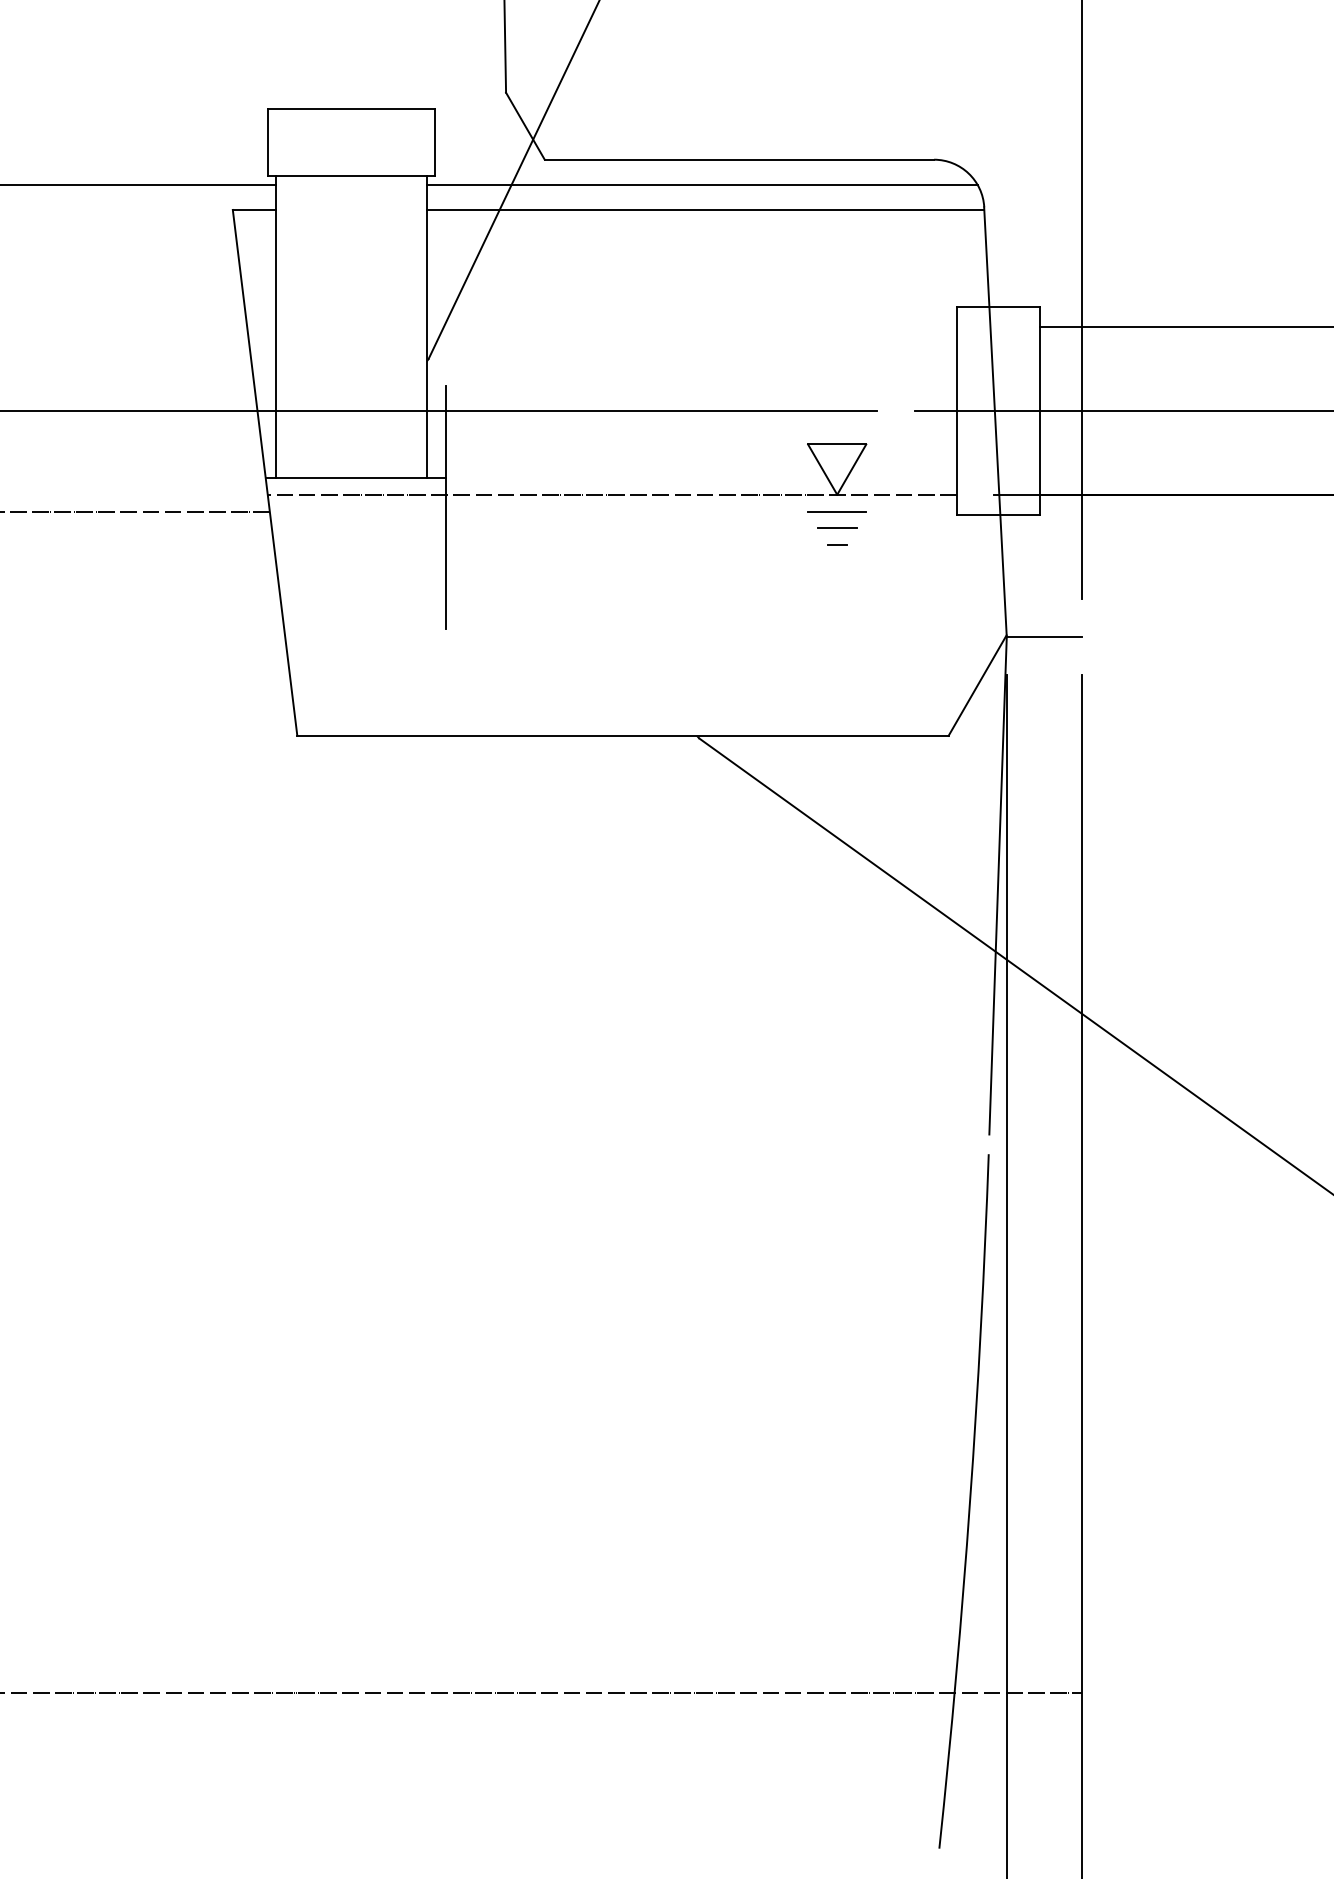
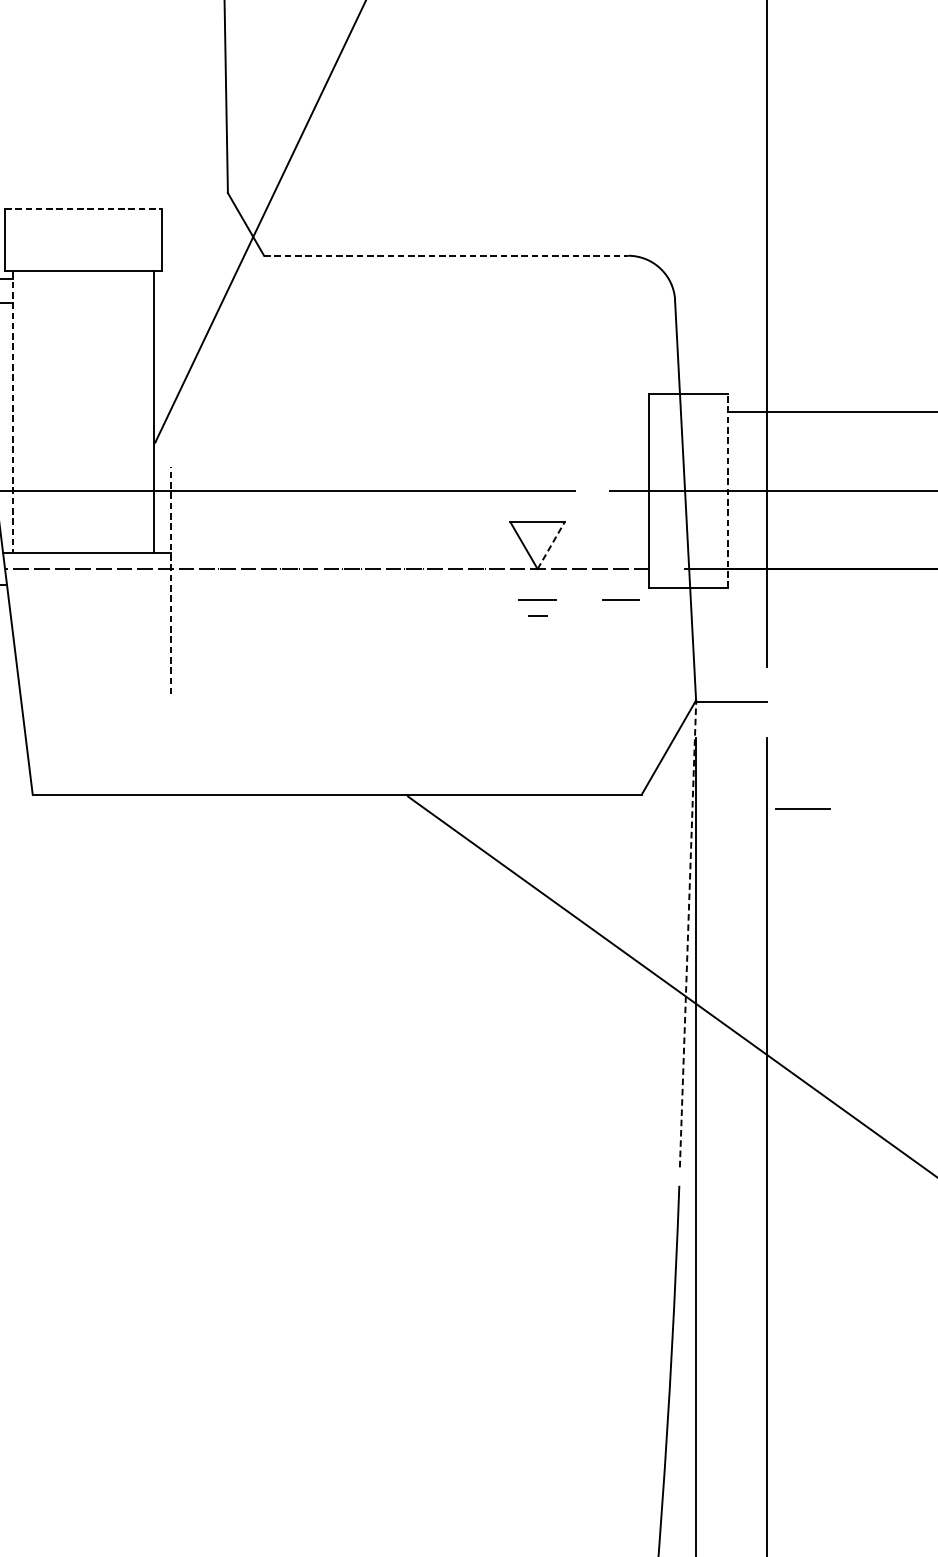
line: (351, 109) -> (83, 208), solid -> dashed
line: (739, 159) -> (446, 255), solid -> dashed
line: (701, 184) -> (410, 278), removed
line: (705, 209) -> (414, 302), removed
line: (276, 327) -> (13, 412), solid -> dashed
line: (1040, 411) -> (727, 491), solid -> dashed
line: (851, 469) -> (550, 545), solid -> dashed
line: (445, 506) -> (171, 580), solid -> dashed
line: (836, 511) -> (802, 809), moved
line: (926, 527) -> (621, 599), added
line: (998, 885) -> (688, 934), solid -> dashed

